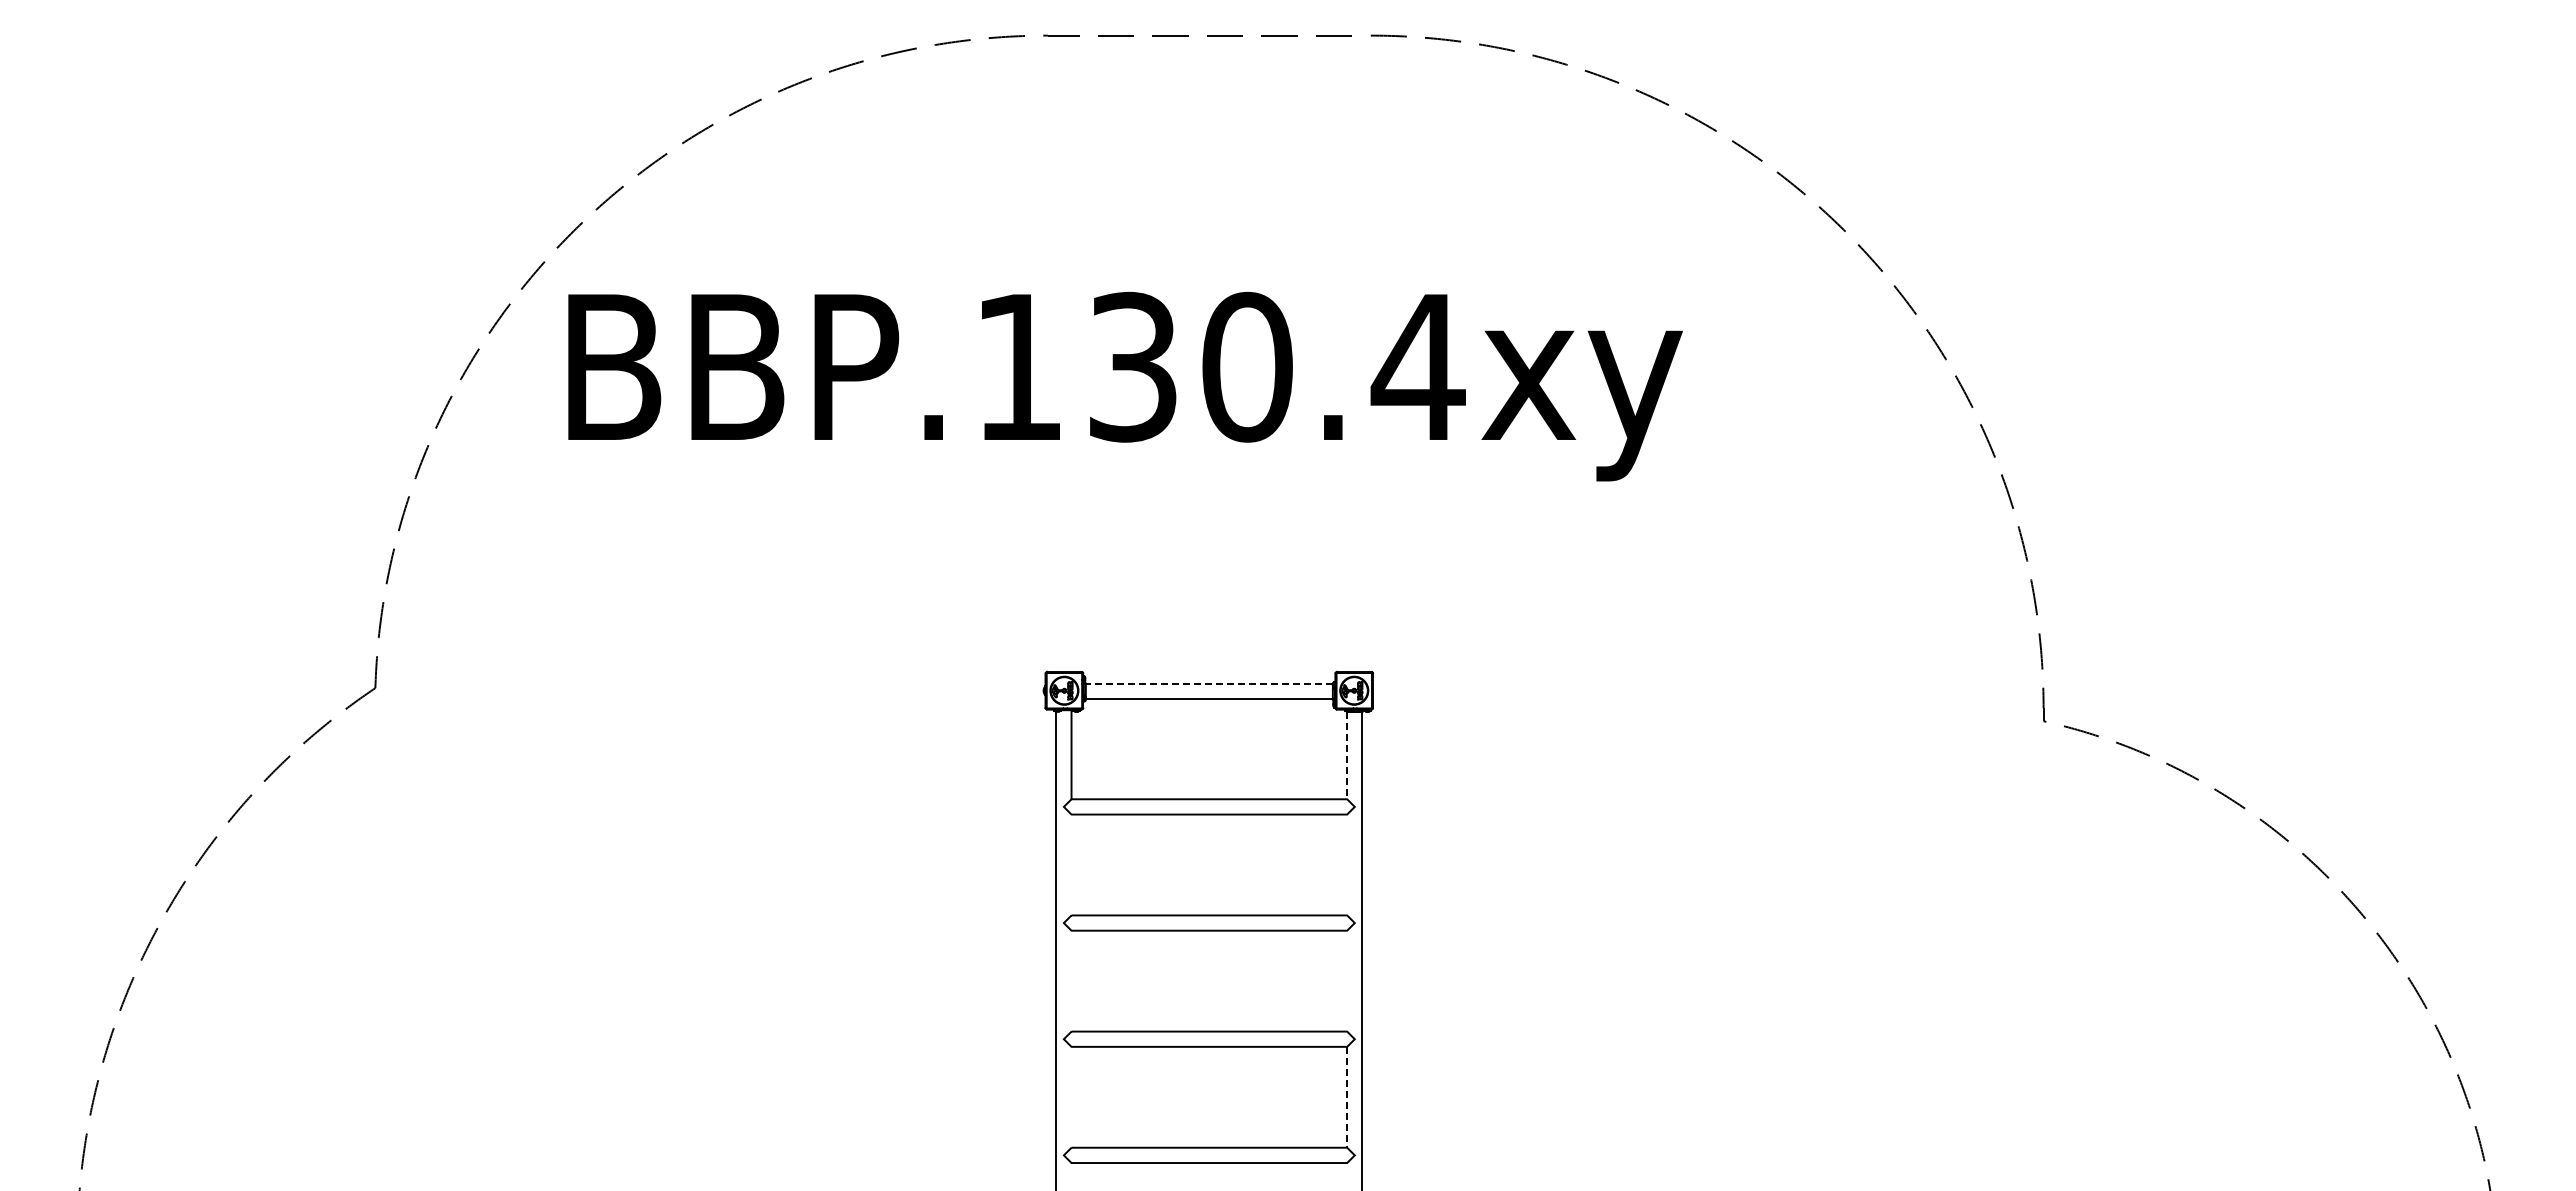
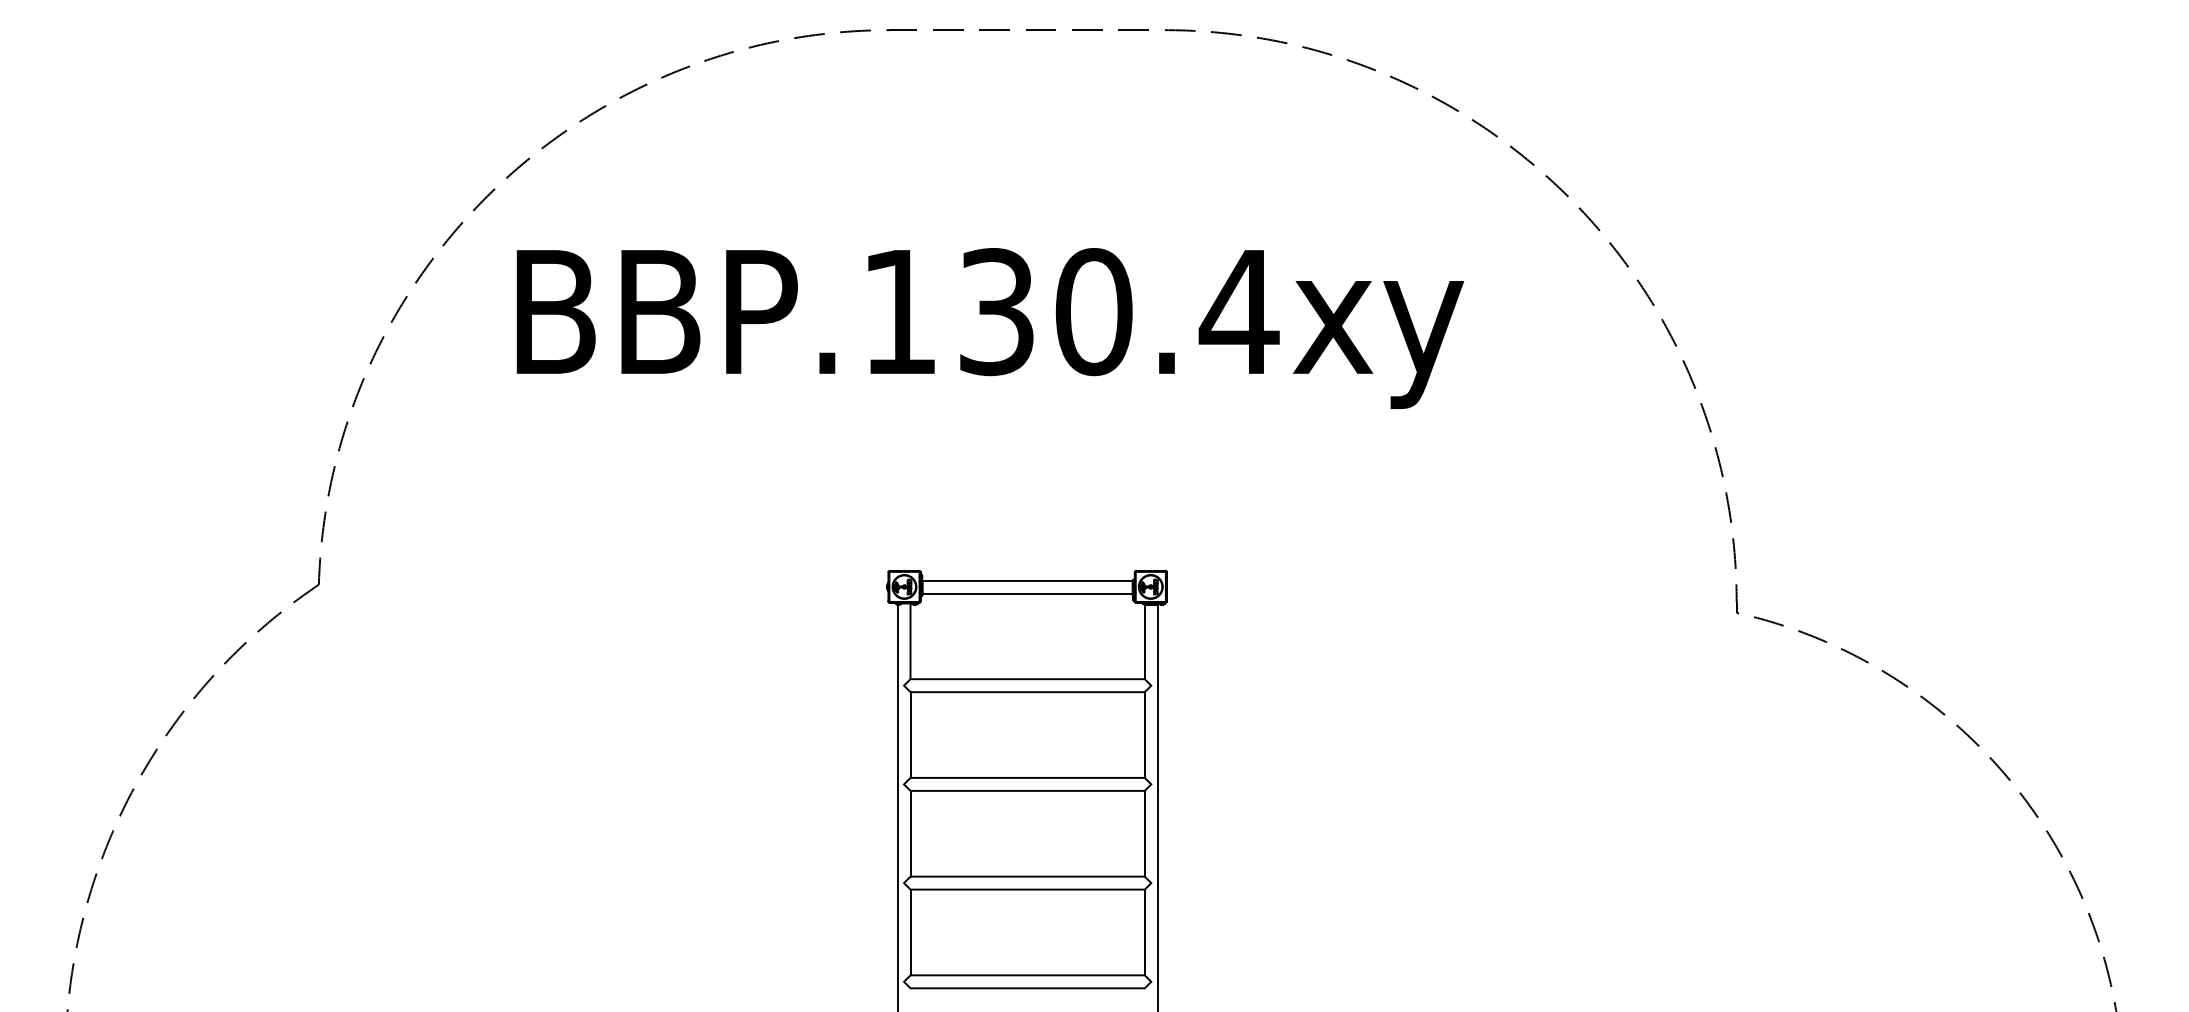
text: (1125, 386) -> (990, 328), moved
line: (1208, 684) -> (1026, 581), dashed -> solid
line: (1347, 755) -> (1145, 641), dashed -> solid
line: (1071, 864) -> (910, 734), added
line: (1347, 864) -> (1145, 734), added
line: (1071, 980) -> (910, 833), added
line: (1347, 980) -> (1145, 833), added
line: (1071, 1096) -> (910, 931), added
line: (1347, 1097) -> (1145, 932), dashed -> solid

